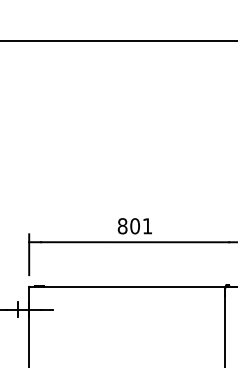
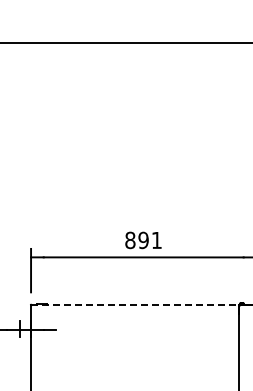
text: (134, 226) -> (143, 240), 801 -> 891
line: (127, 286) -> (135, 304), solid -> dashed

